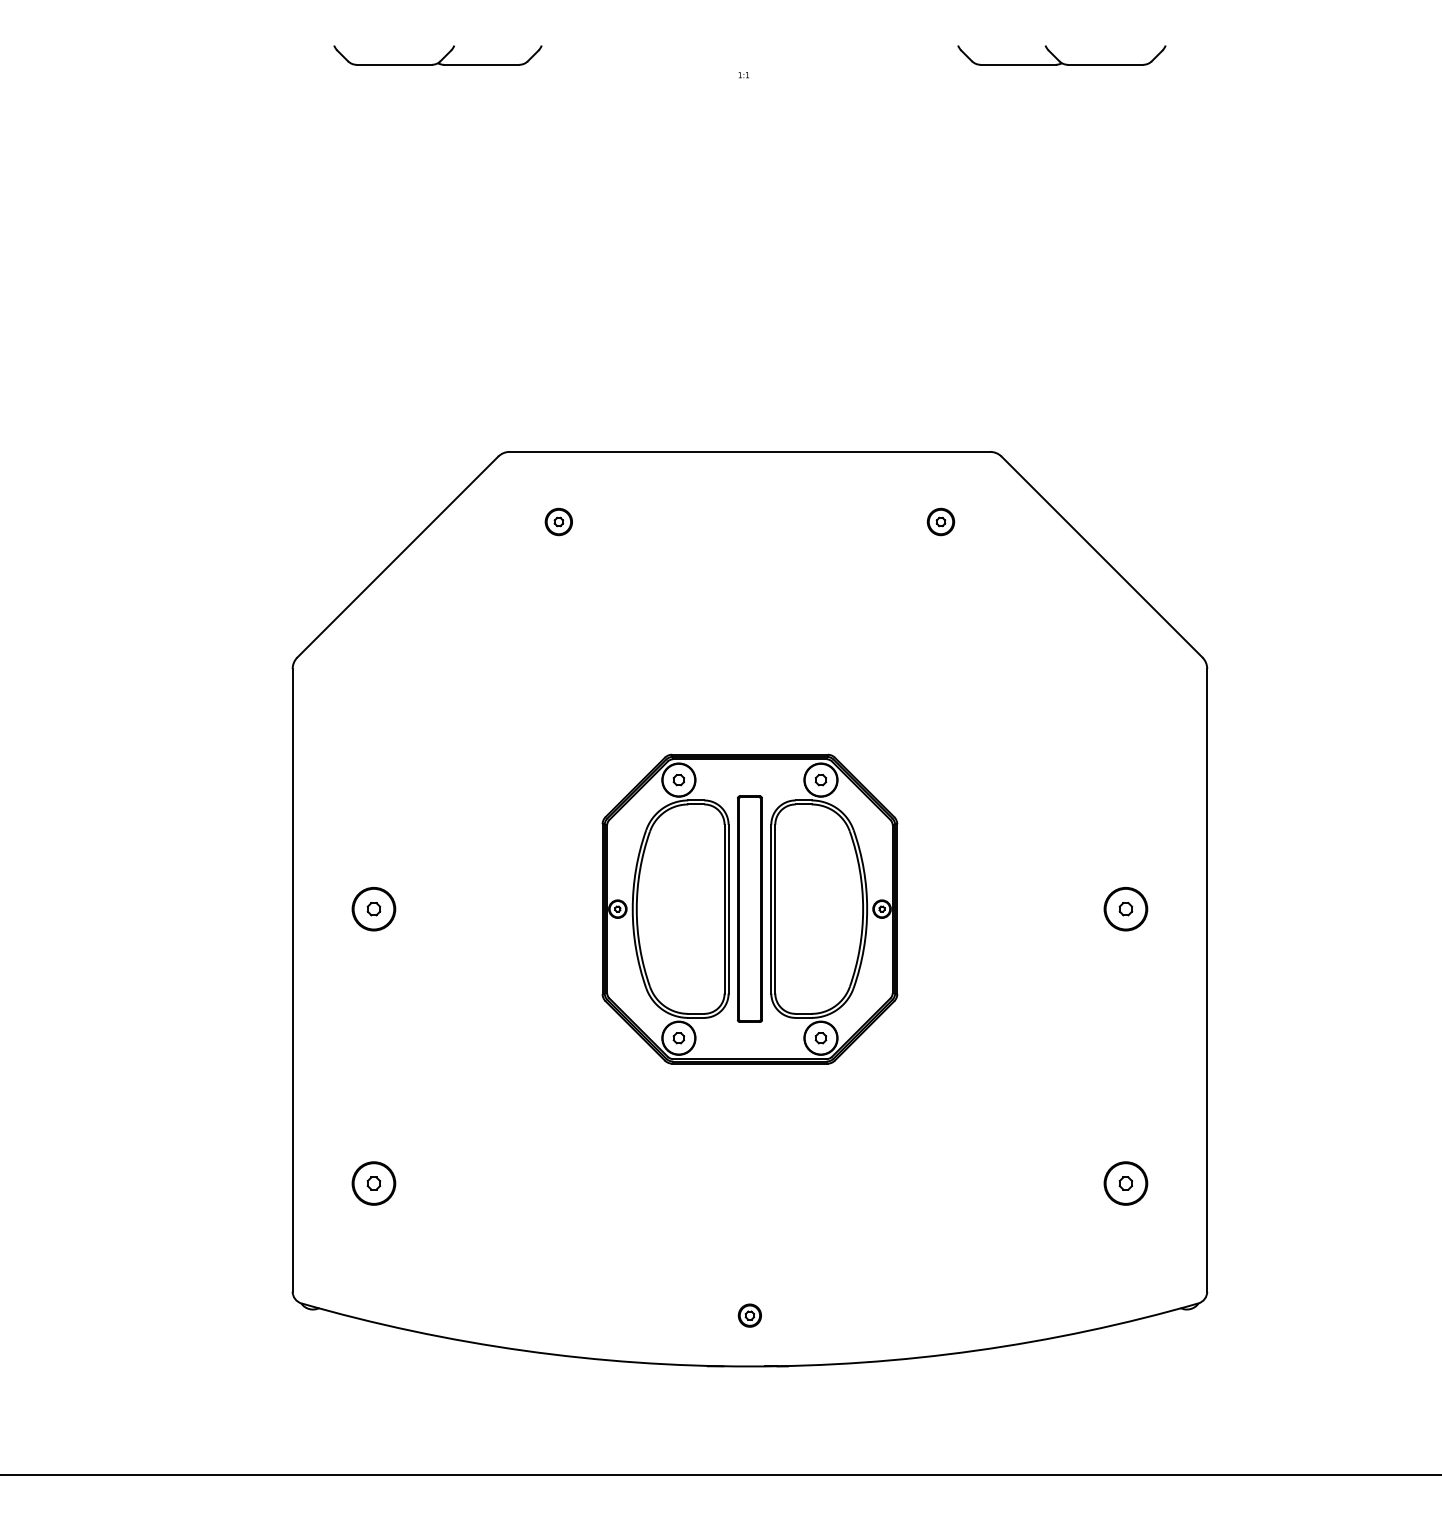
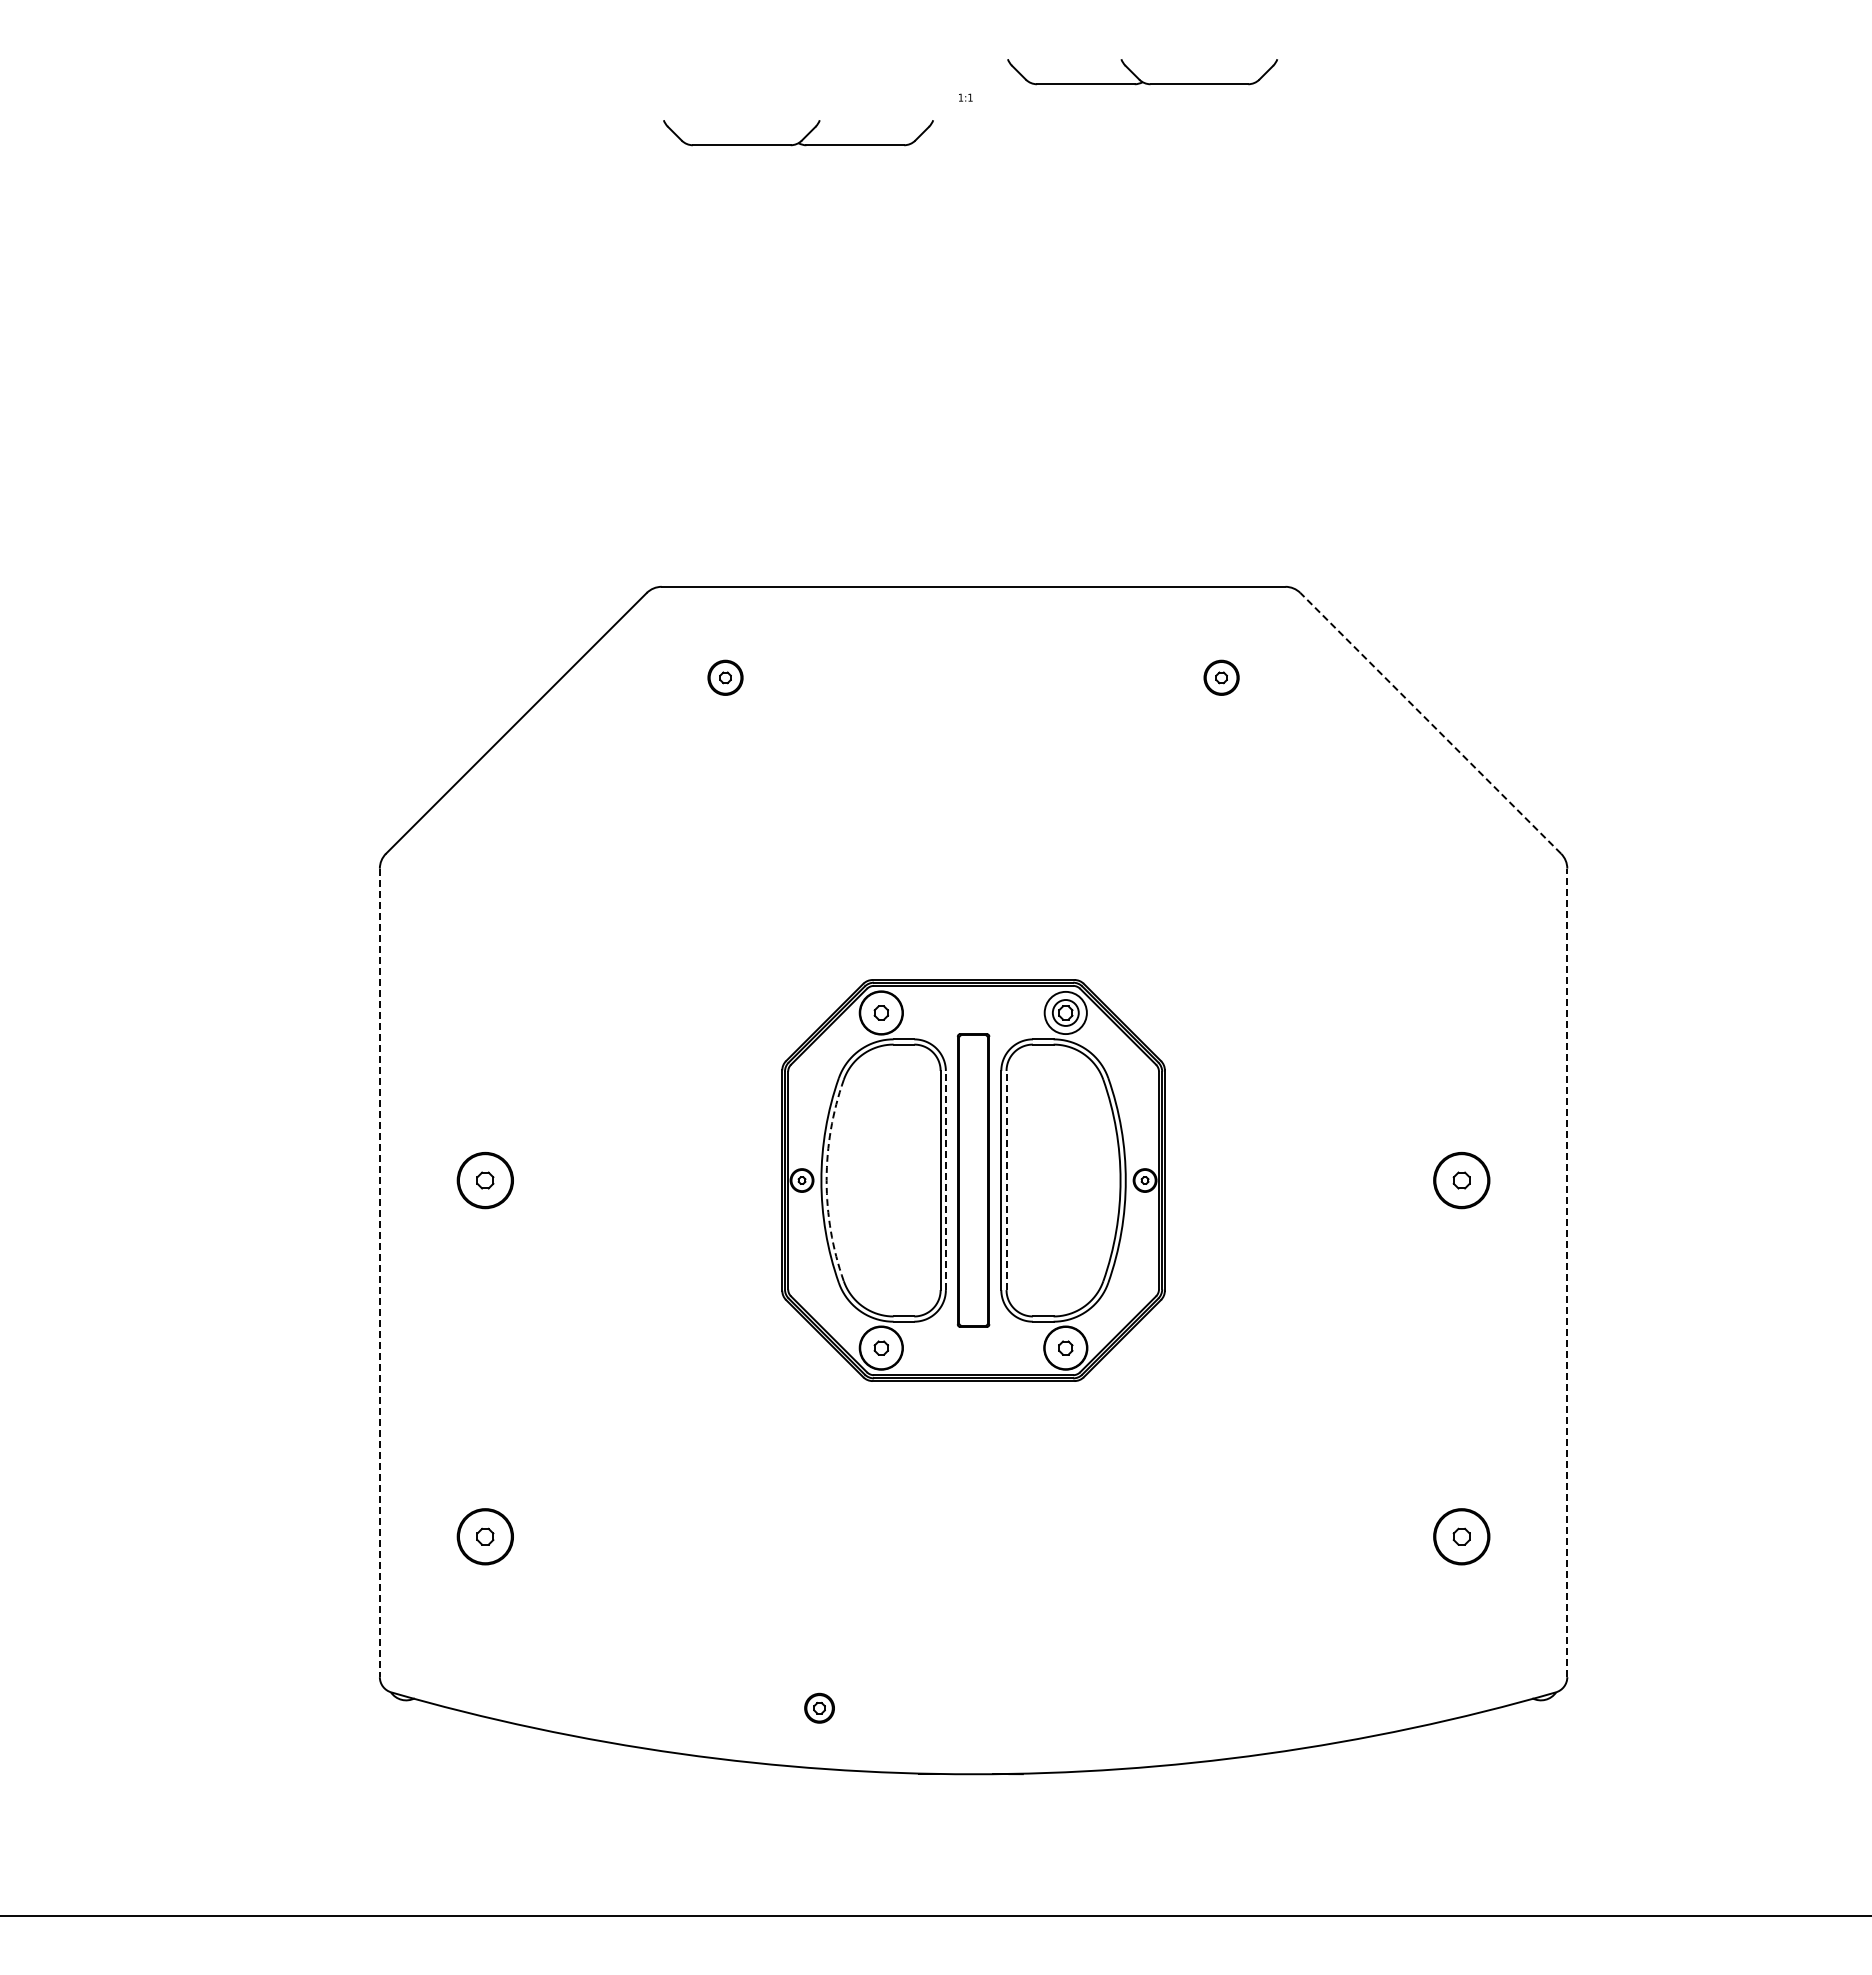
part: (441, 58) -> (803, 137), moved
part: (1057, 58) -> (1137, 76), moved
line: (1101, 557) -> (1430, 723), solid -> dashed
circle: (820, 779) -> (1065, 1012), size x0.6
arc: (636, 909) -> (826, 1180), solid -> dashed
line: (728, 909) -> (945, 1180), solid -> dashed
line: (775, 909) -> (1006, 1180), solid -> dashed
line: (292, 980) -> (379, 1273), solid -> dashed
line: (1207, 980) -> (1567, 1272), solid -> dashed
part: (749, 1315) -> (819, 1707), moved

